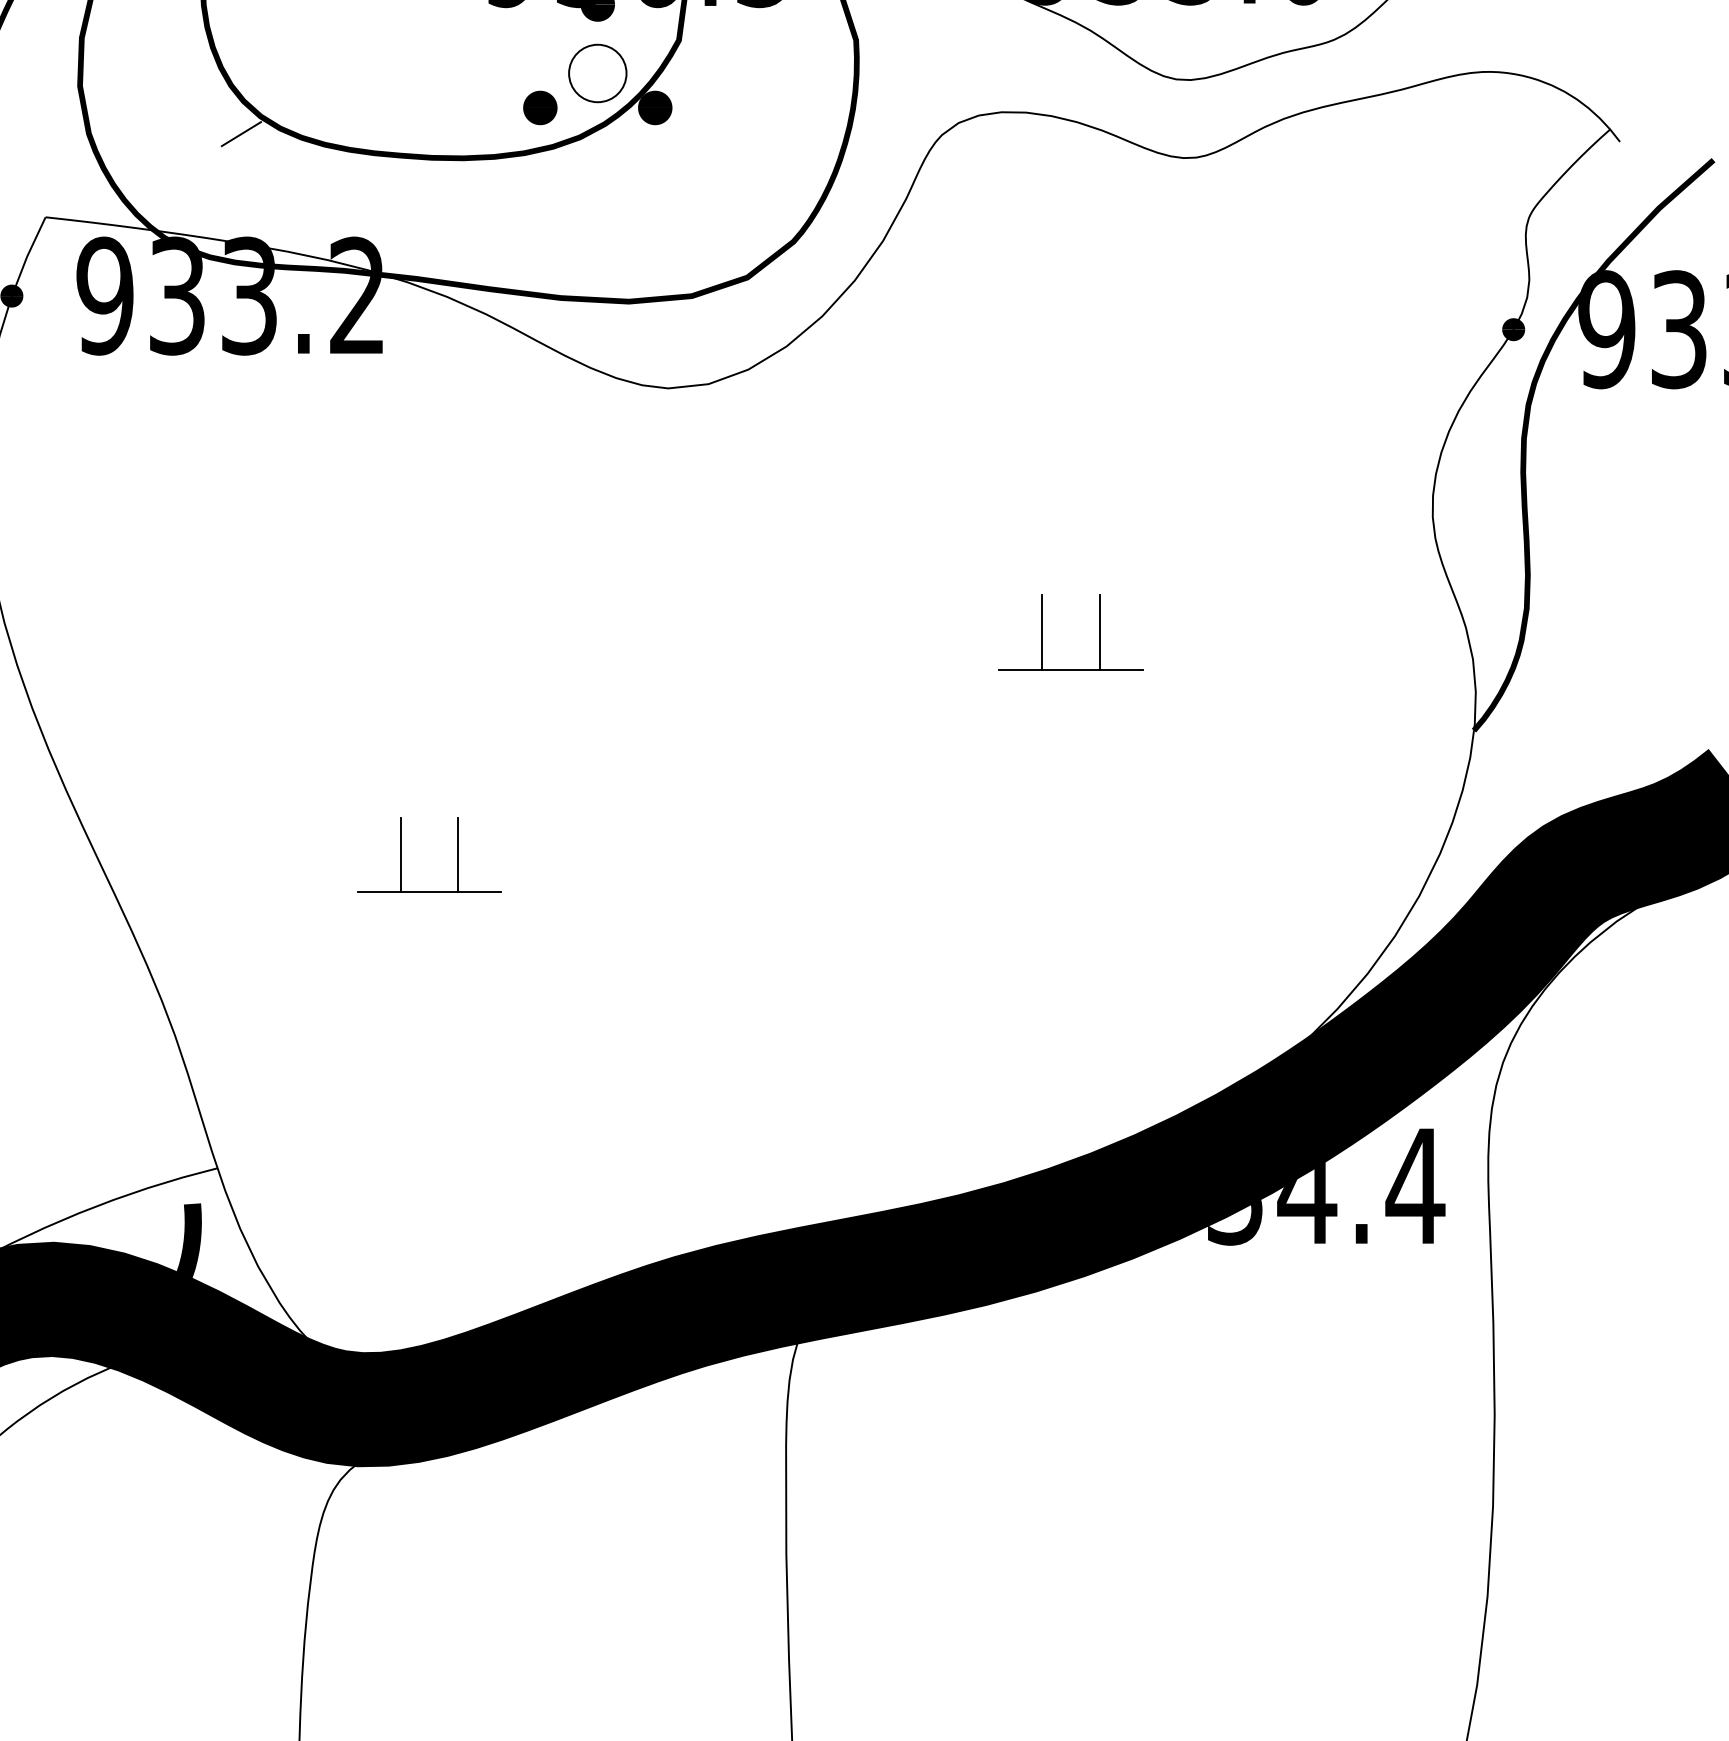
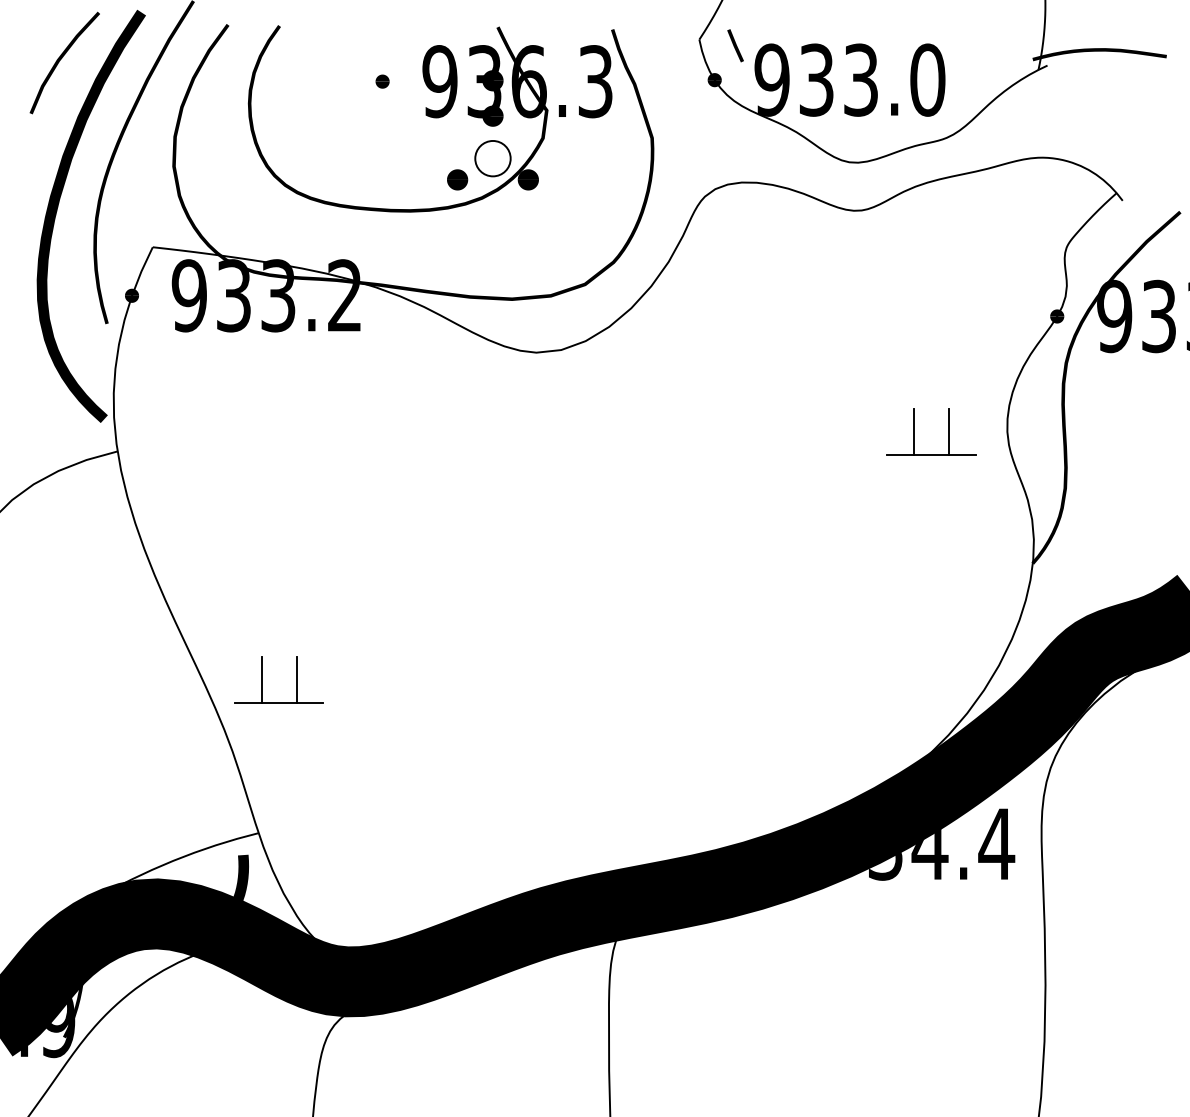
line: (241, 133) -> (273, 195), removed
part: (1043, 631) -> (914, 431), moved
part: (402, 853) -> (262, 679), moved

